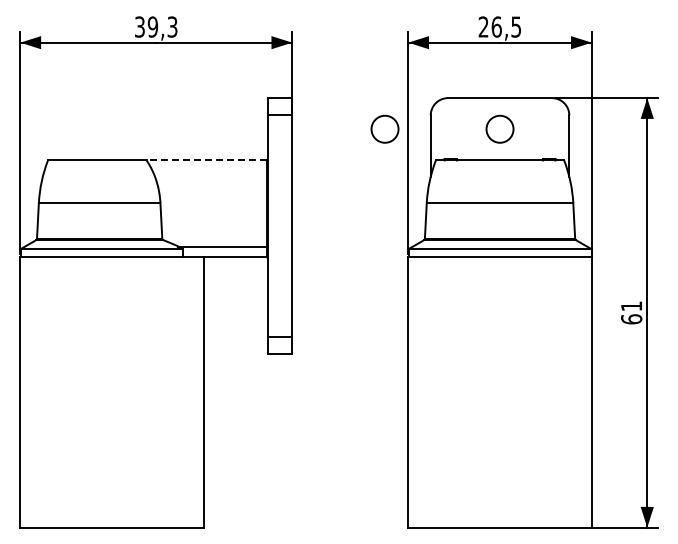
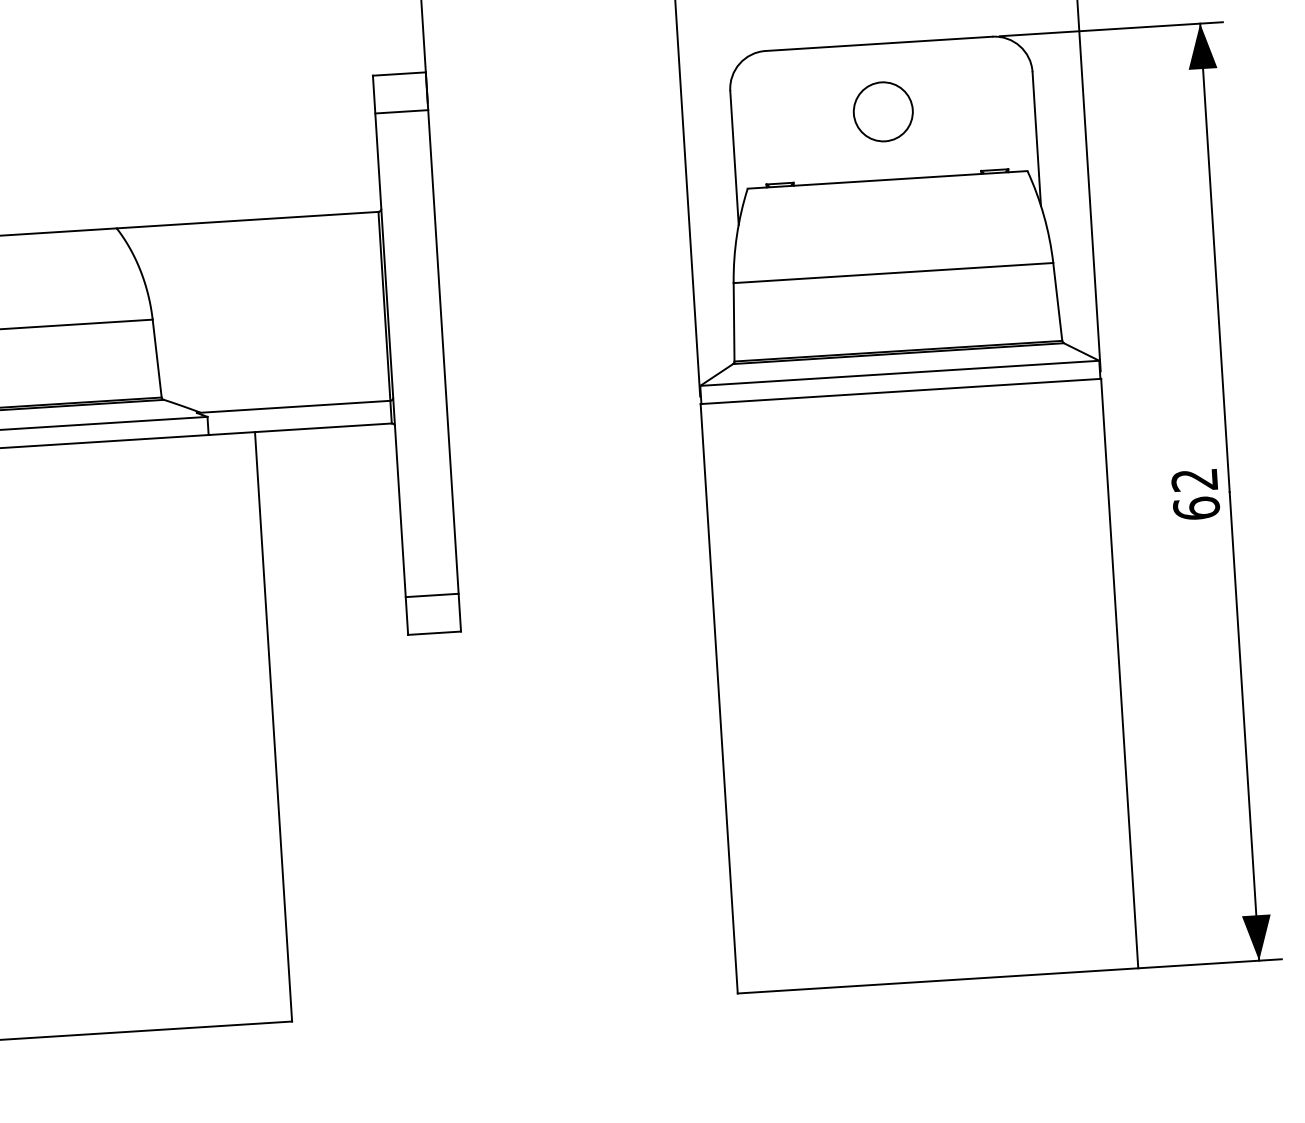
circle: (384, 128) -> (631, 126), removed
line: (206, 160) -> (247, 220), dashed -> solid
text: (631, 306) -> (1194, 480), 61 -> 62

